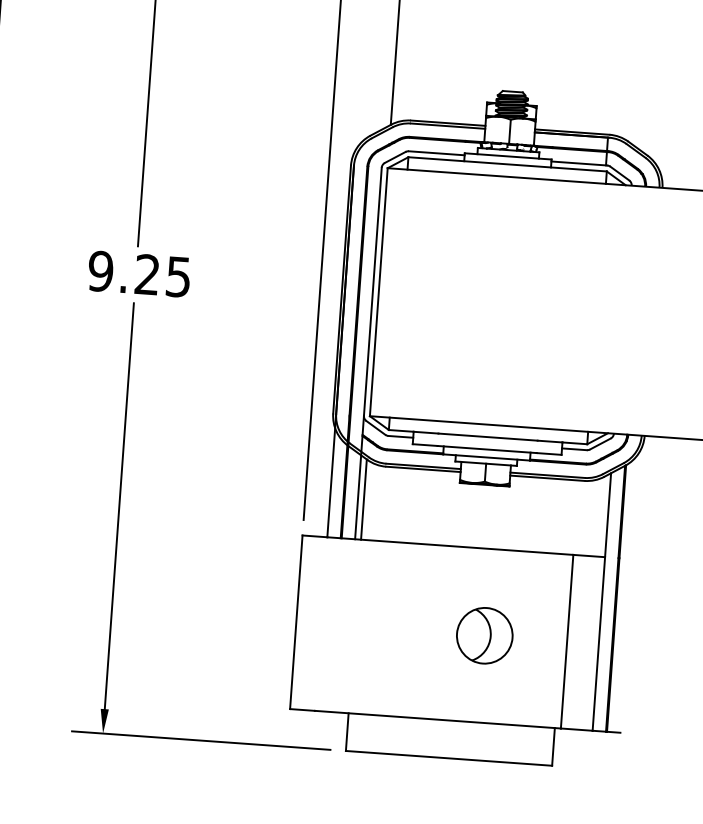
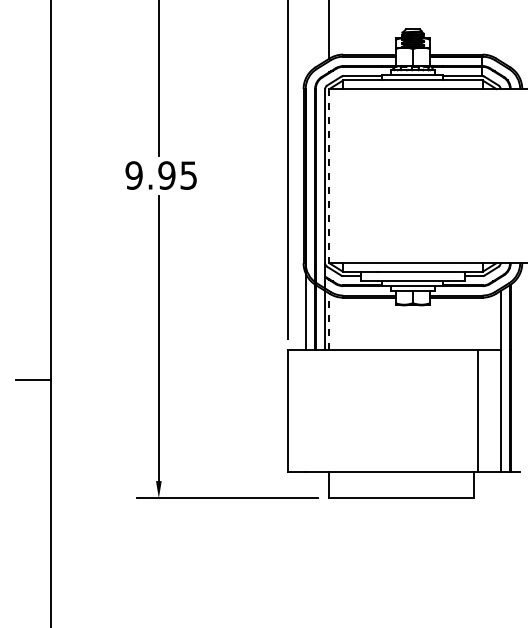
text: (146, 274) -> (166, 175), 9.25 -> 9.95
line: (378, 292) -> (329, 176), solid -> dashed
line: (364, 499) -> (329, 321), solid -> dashed
part: (484, 635) -> (420, 410), removed

